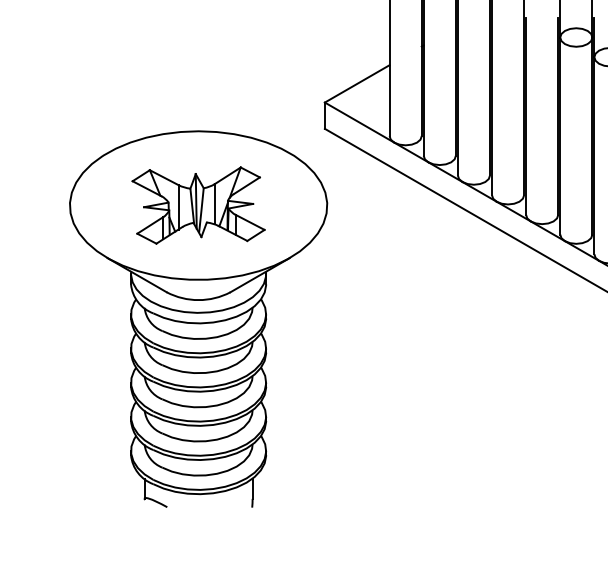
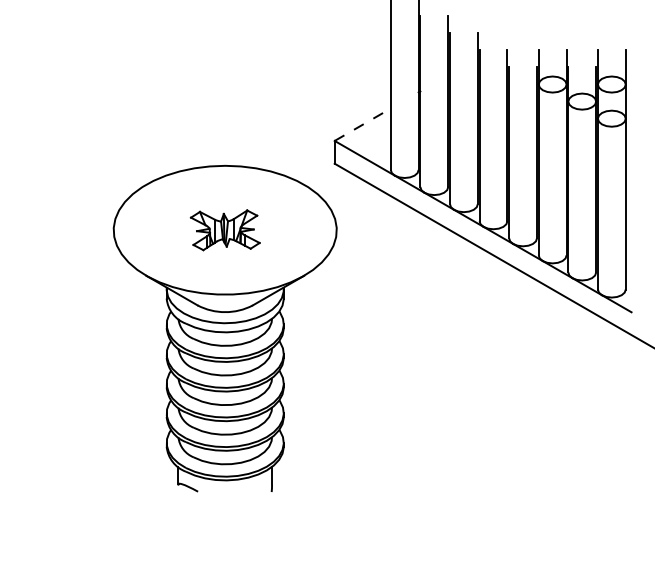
line: (358, 83) -> (363, 124), solid -> dashed
part: (198, 205) -> (225, 230), size x0.6

